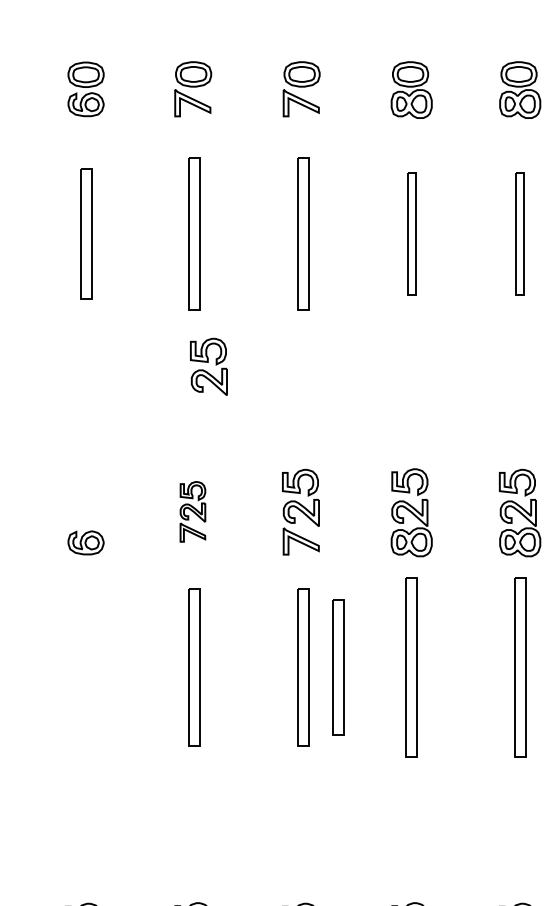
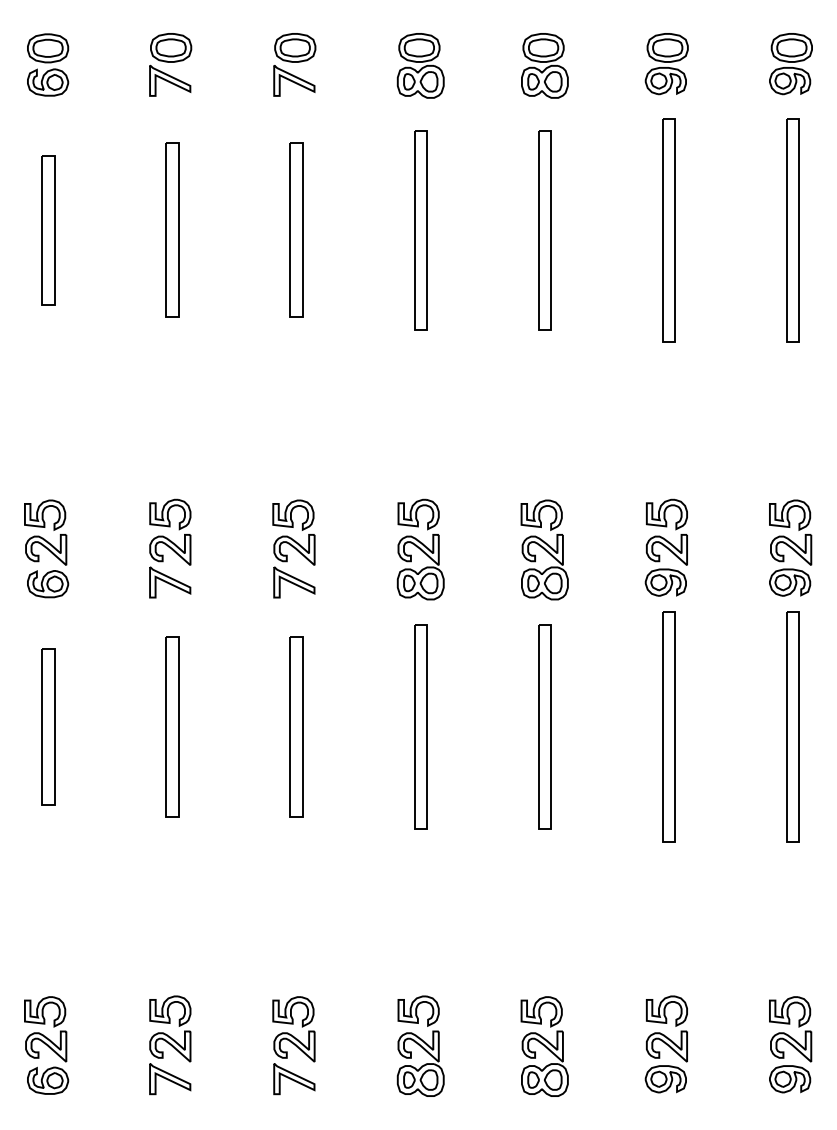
part: (411, 233) -> (420, 230), size x1.43
part: (519, 233) -> (544, 230), size x1.43
part: (208, 366) -> (45, 532), moved
part: (193, 511) -> (170, 548), size x1.43
part: (338, 667) -> (48, 726), moved

